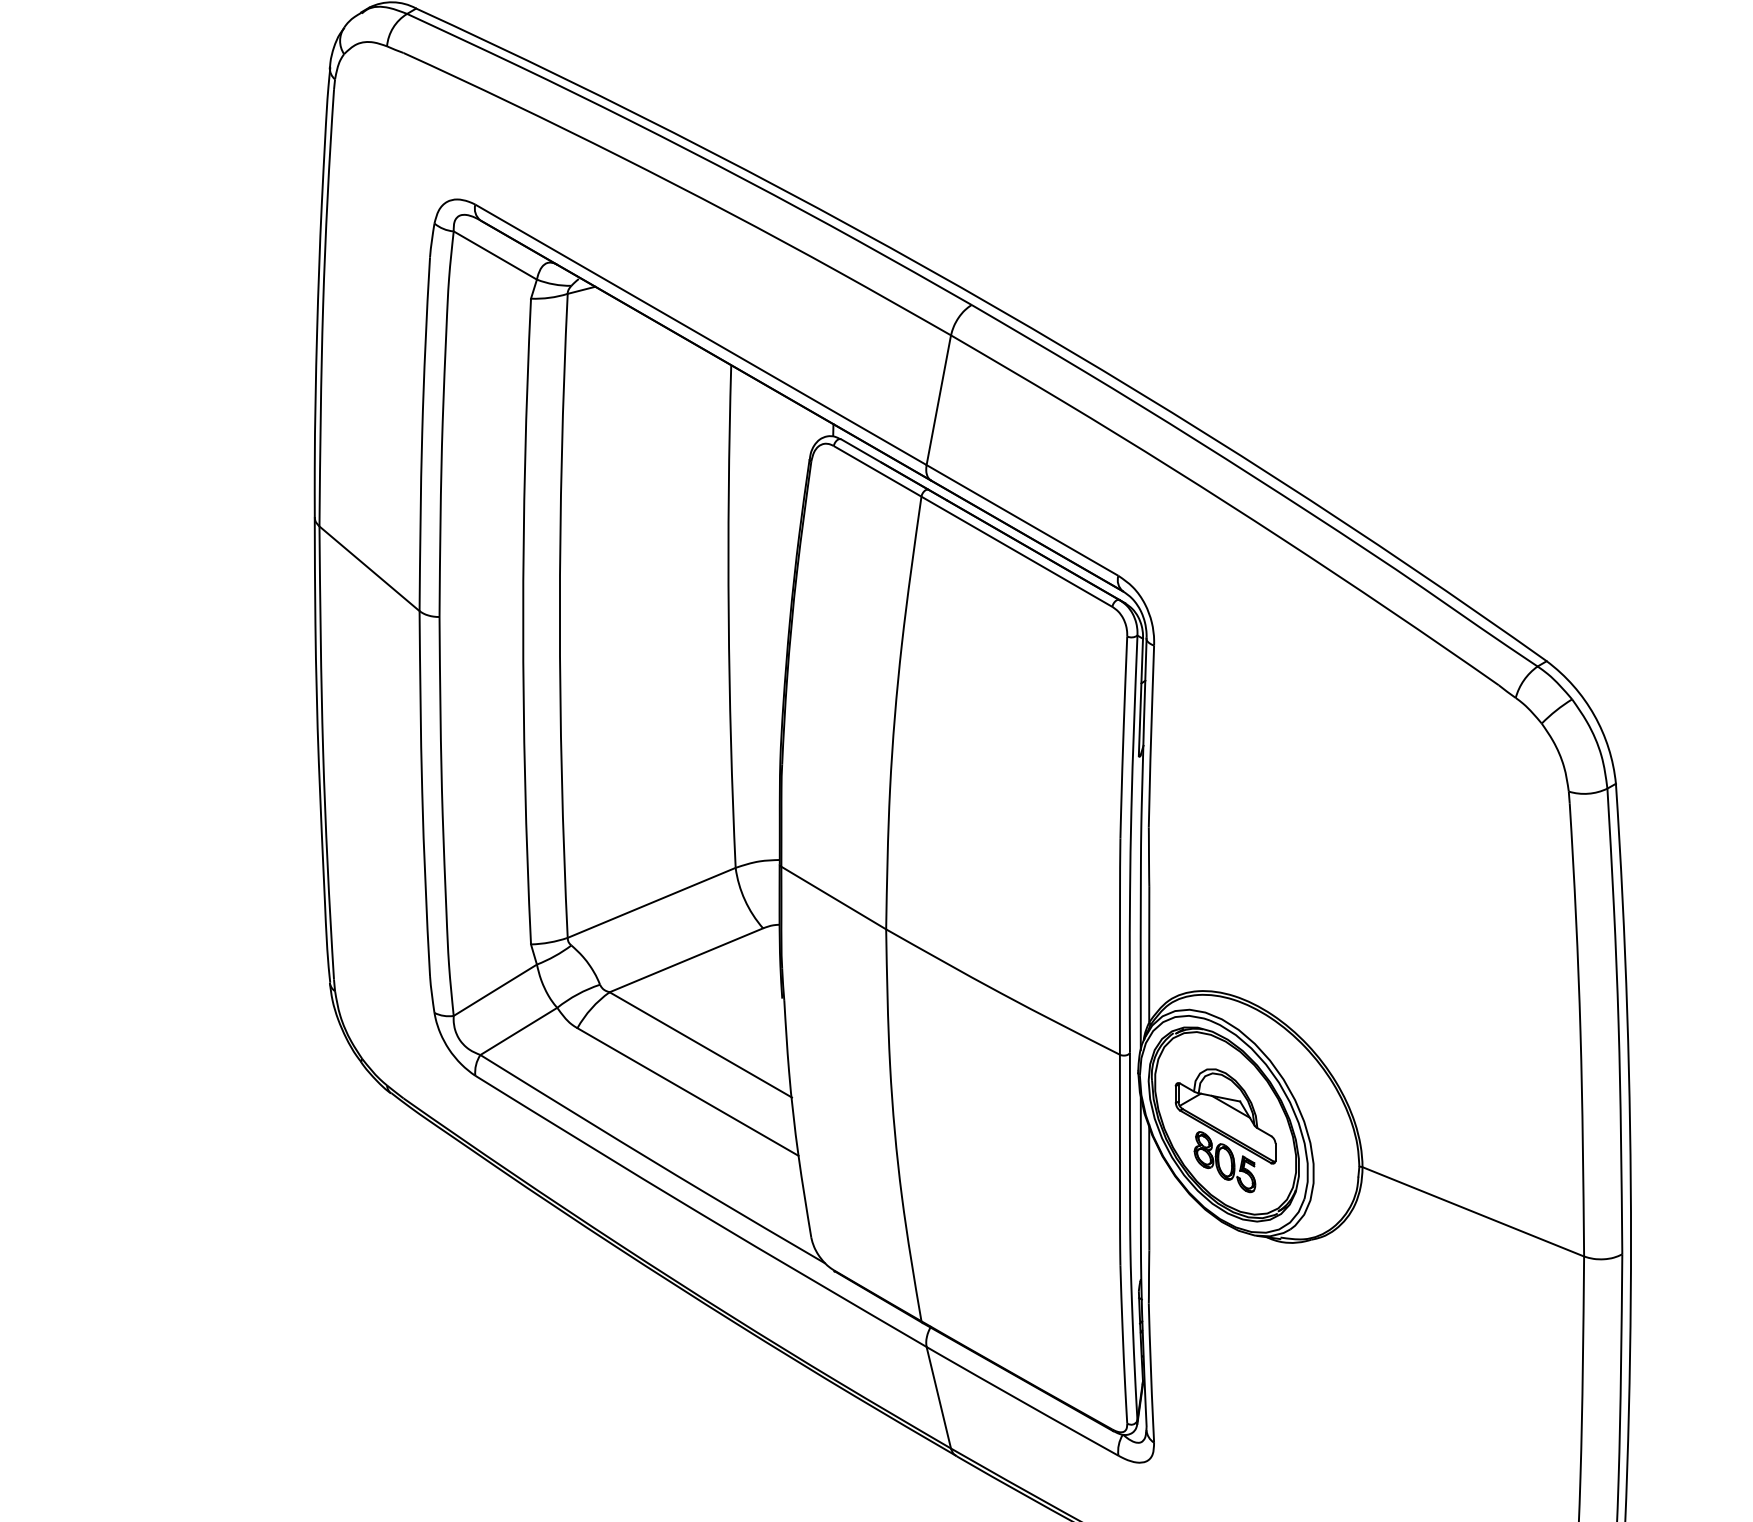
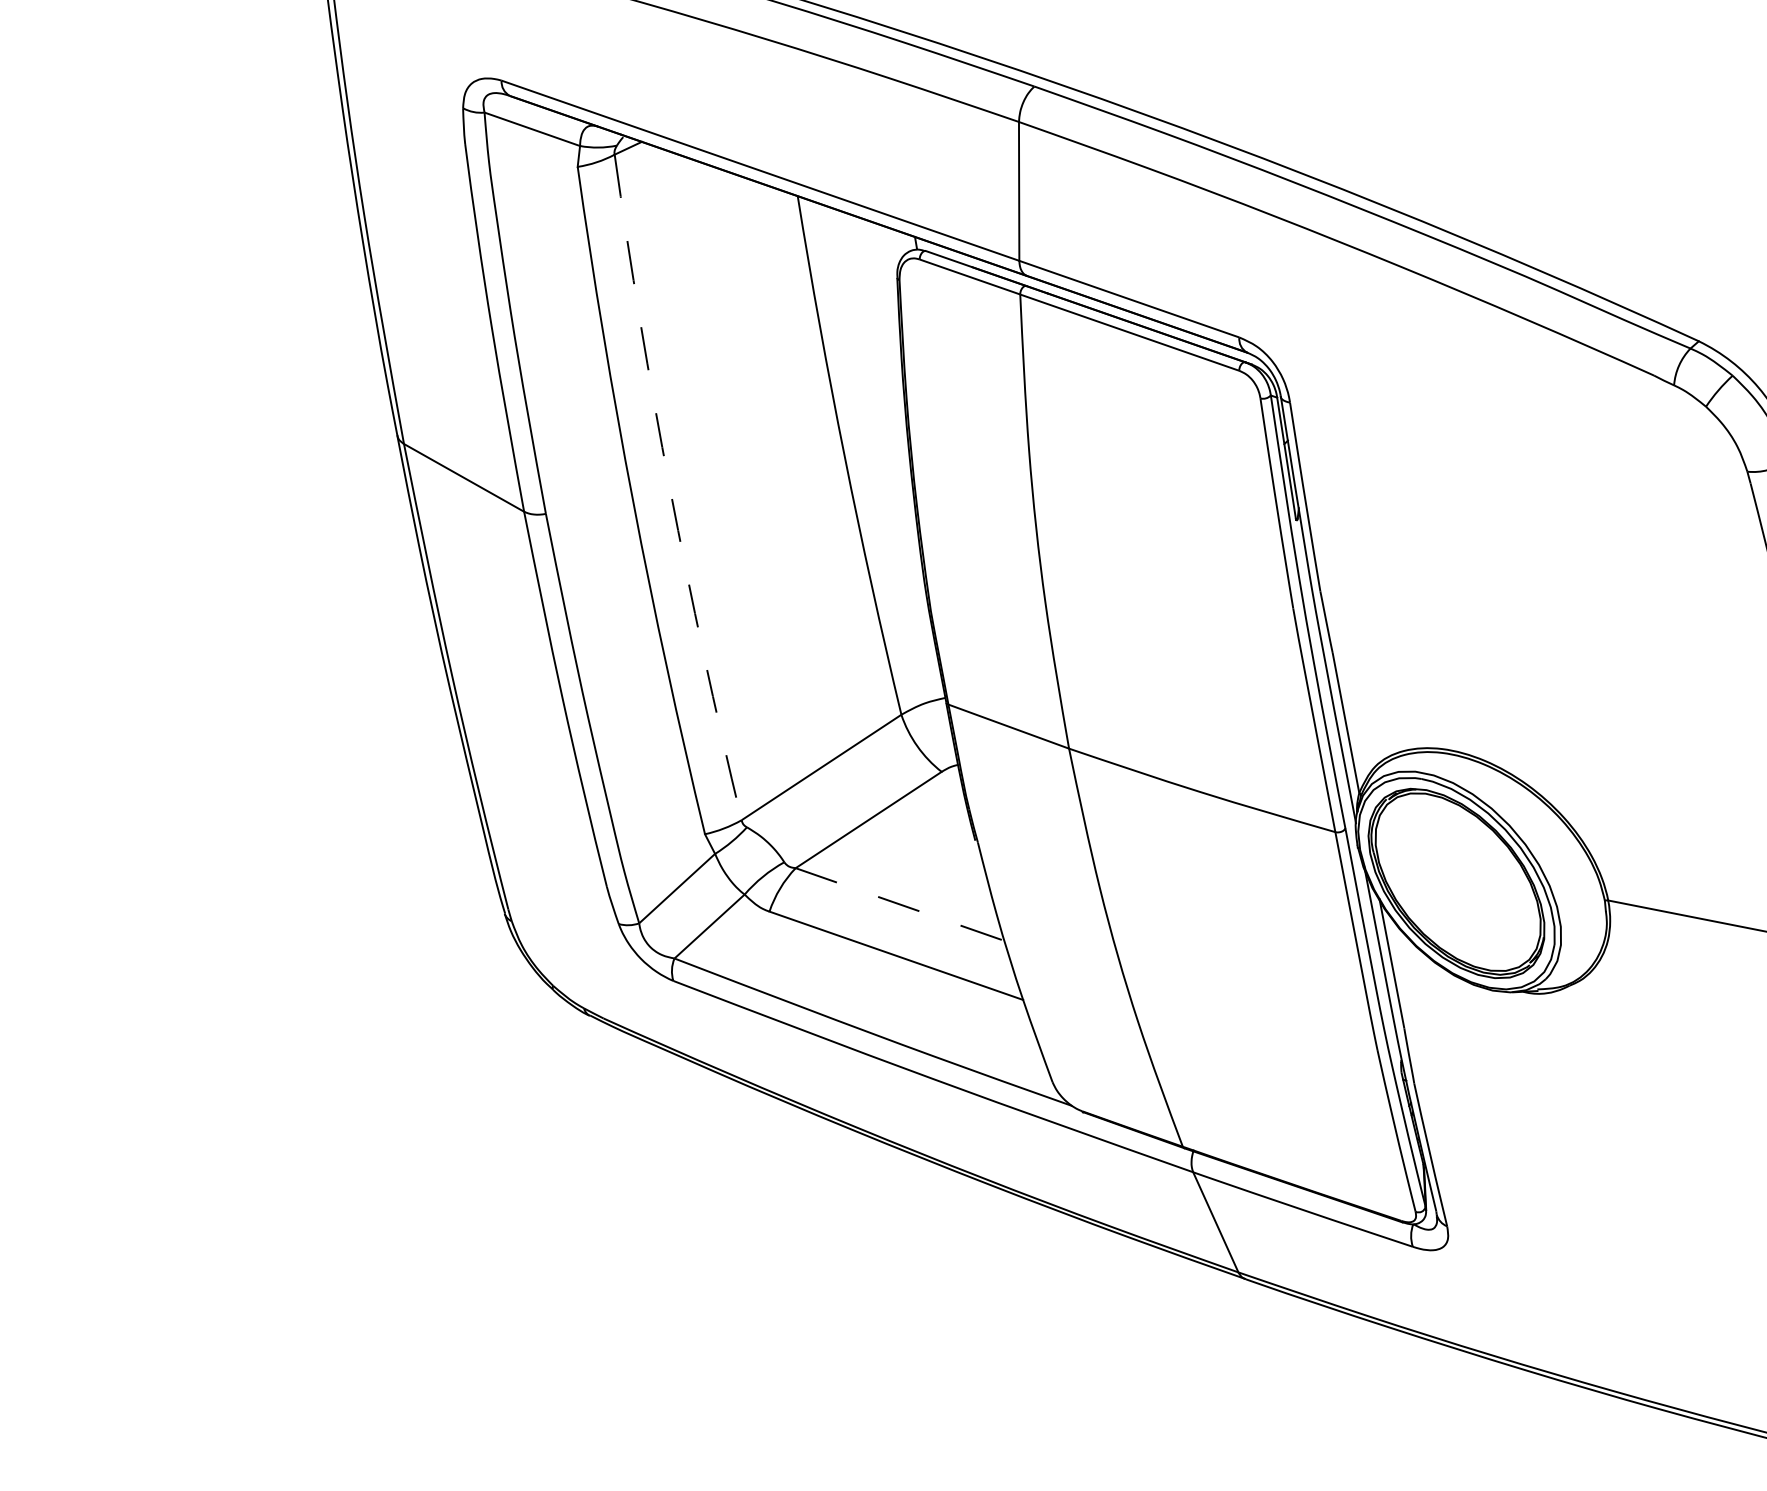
arc: (559, 615) -> (669, 488), solid -> dashed
line: (701, 1045) -> (901, 905), solid -> dashed
part: (1225, 1130) -> (1459, 889), removed

